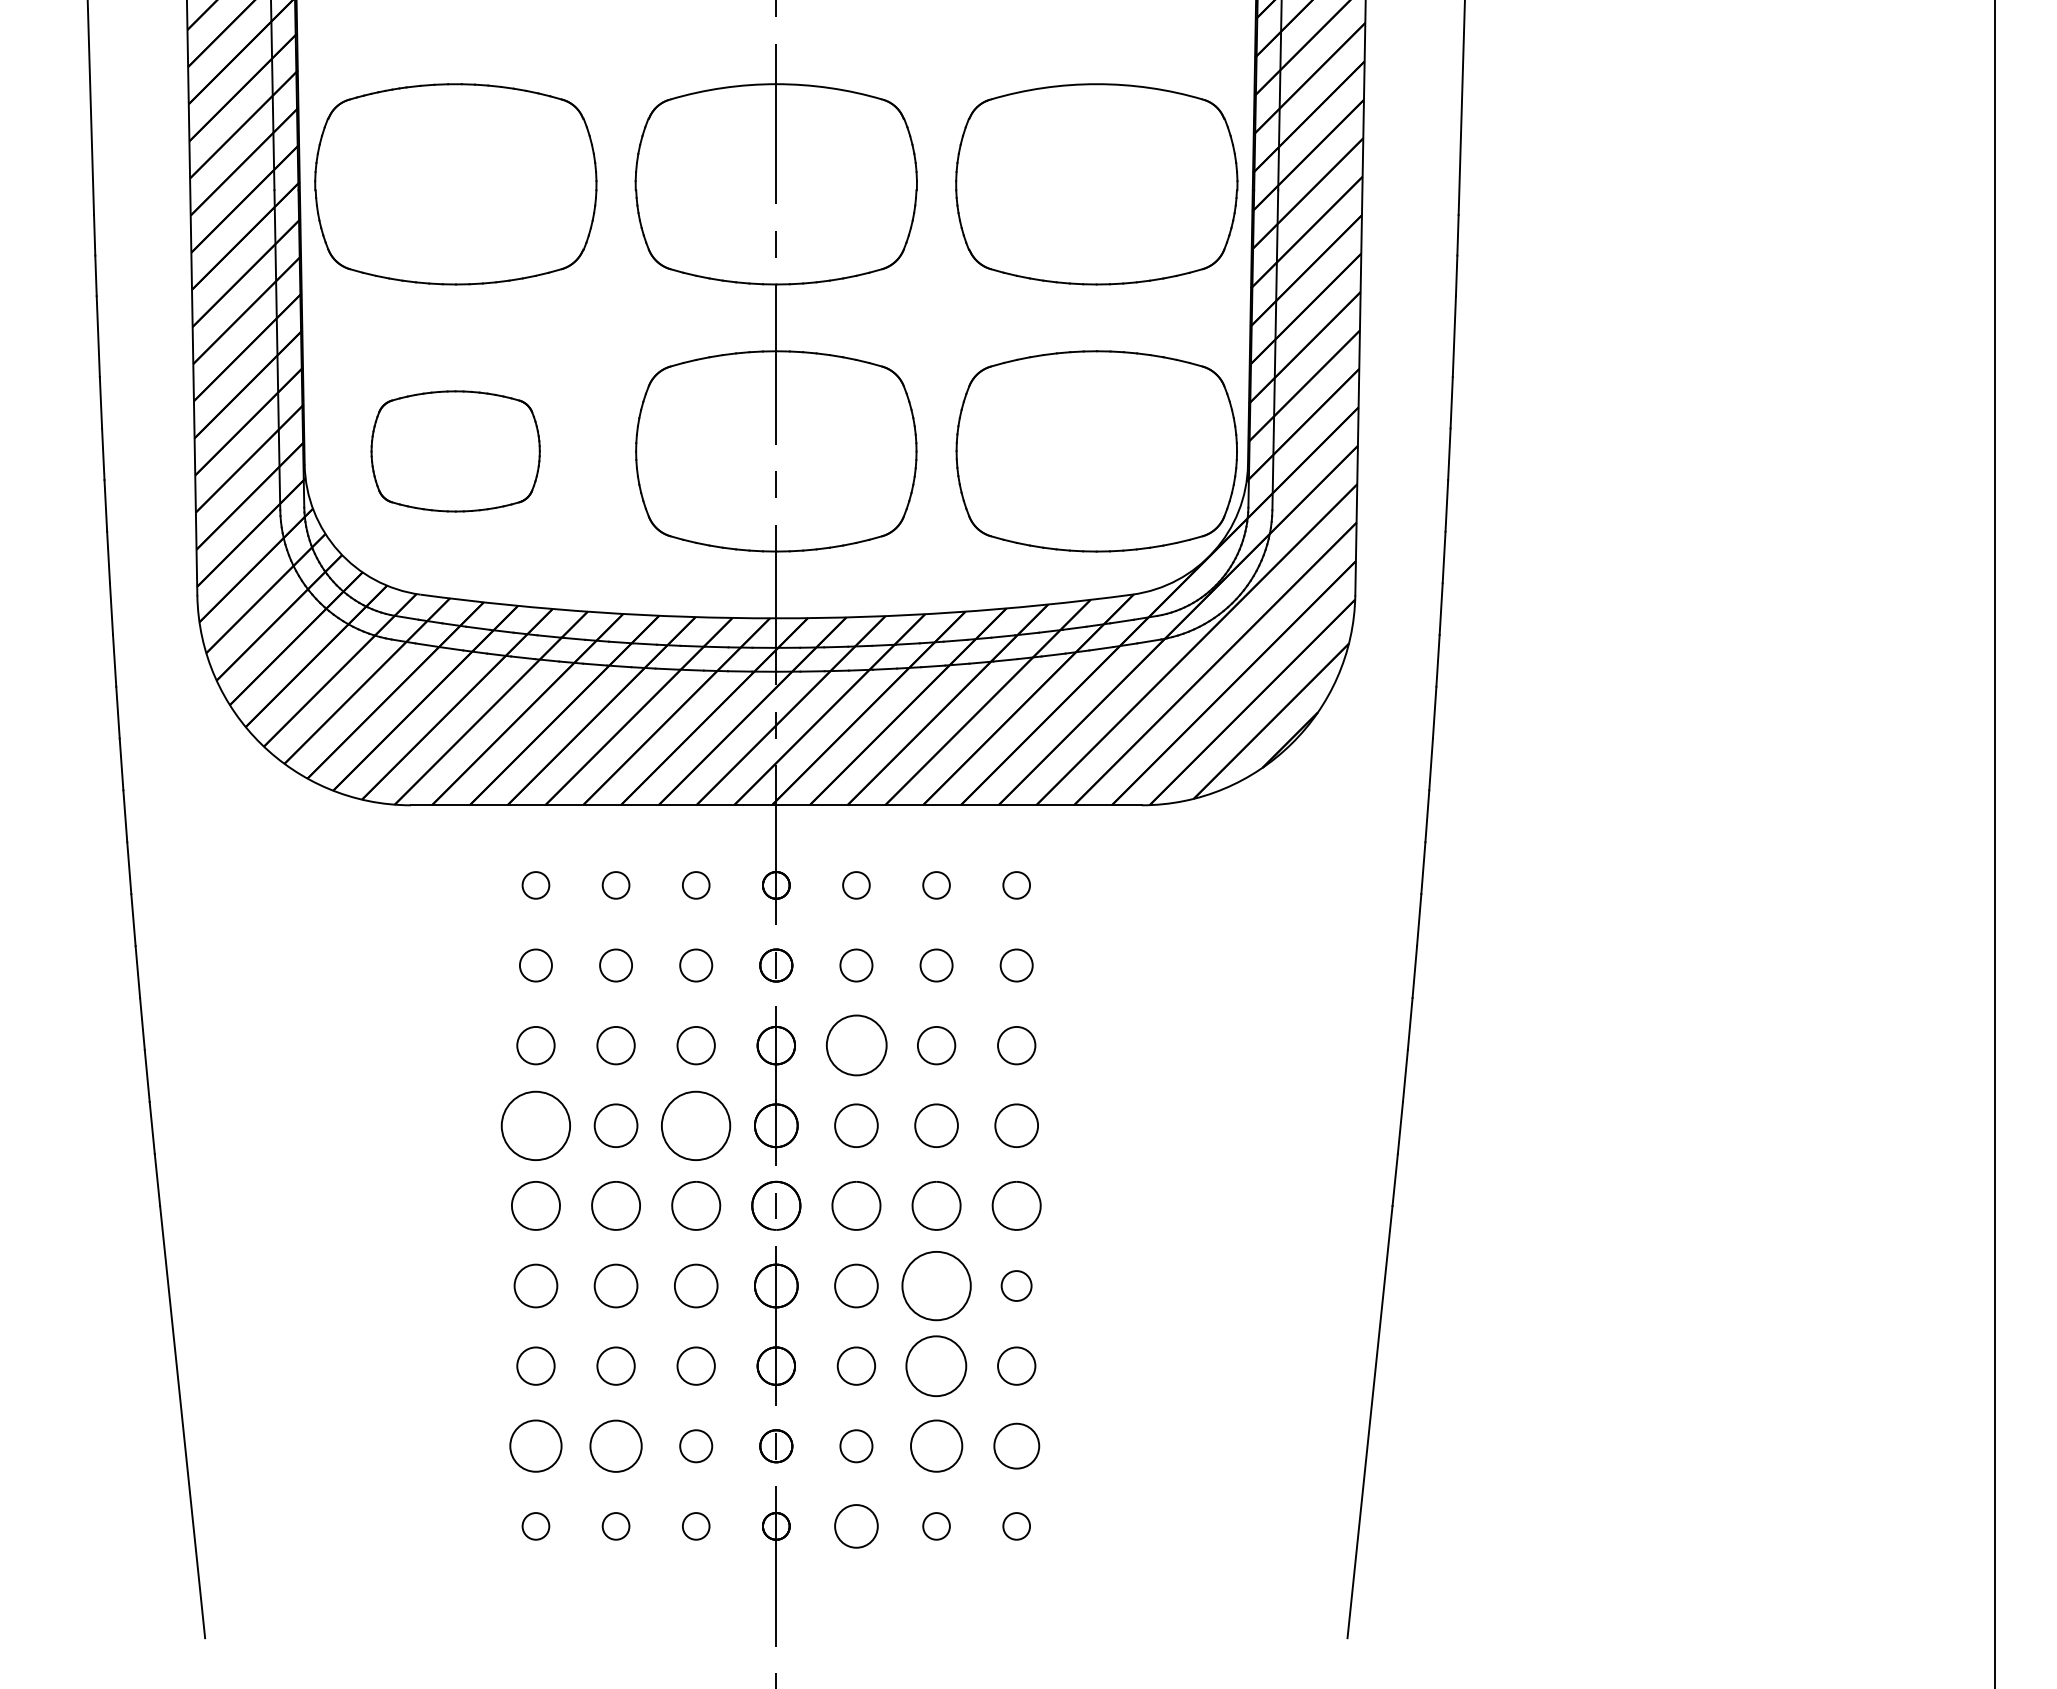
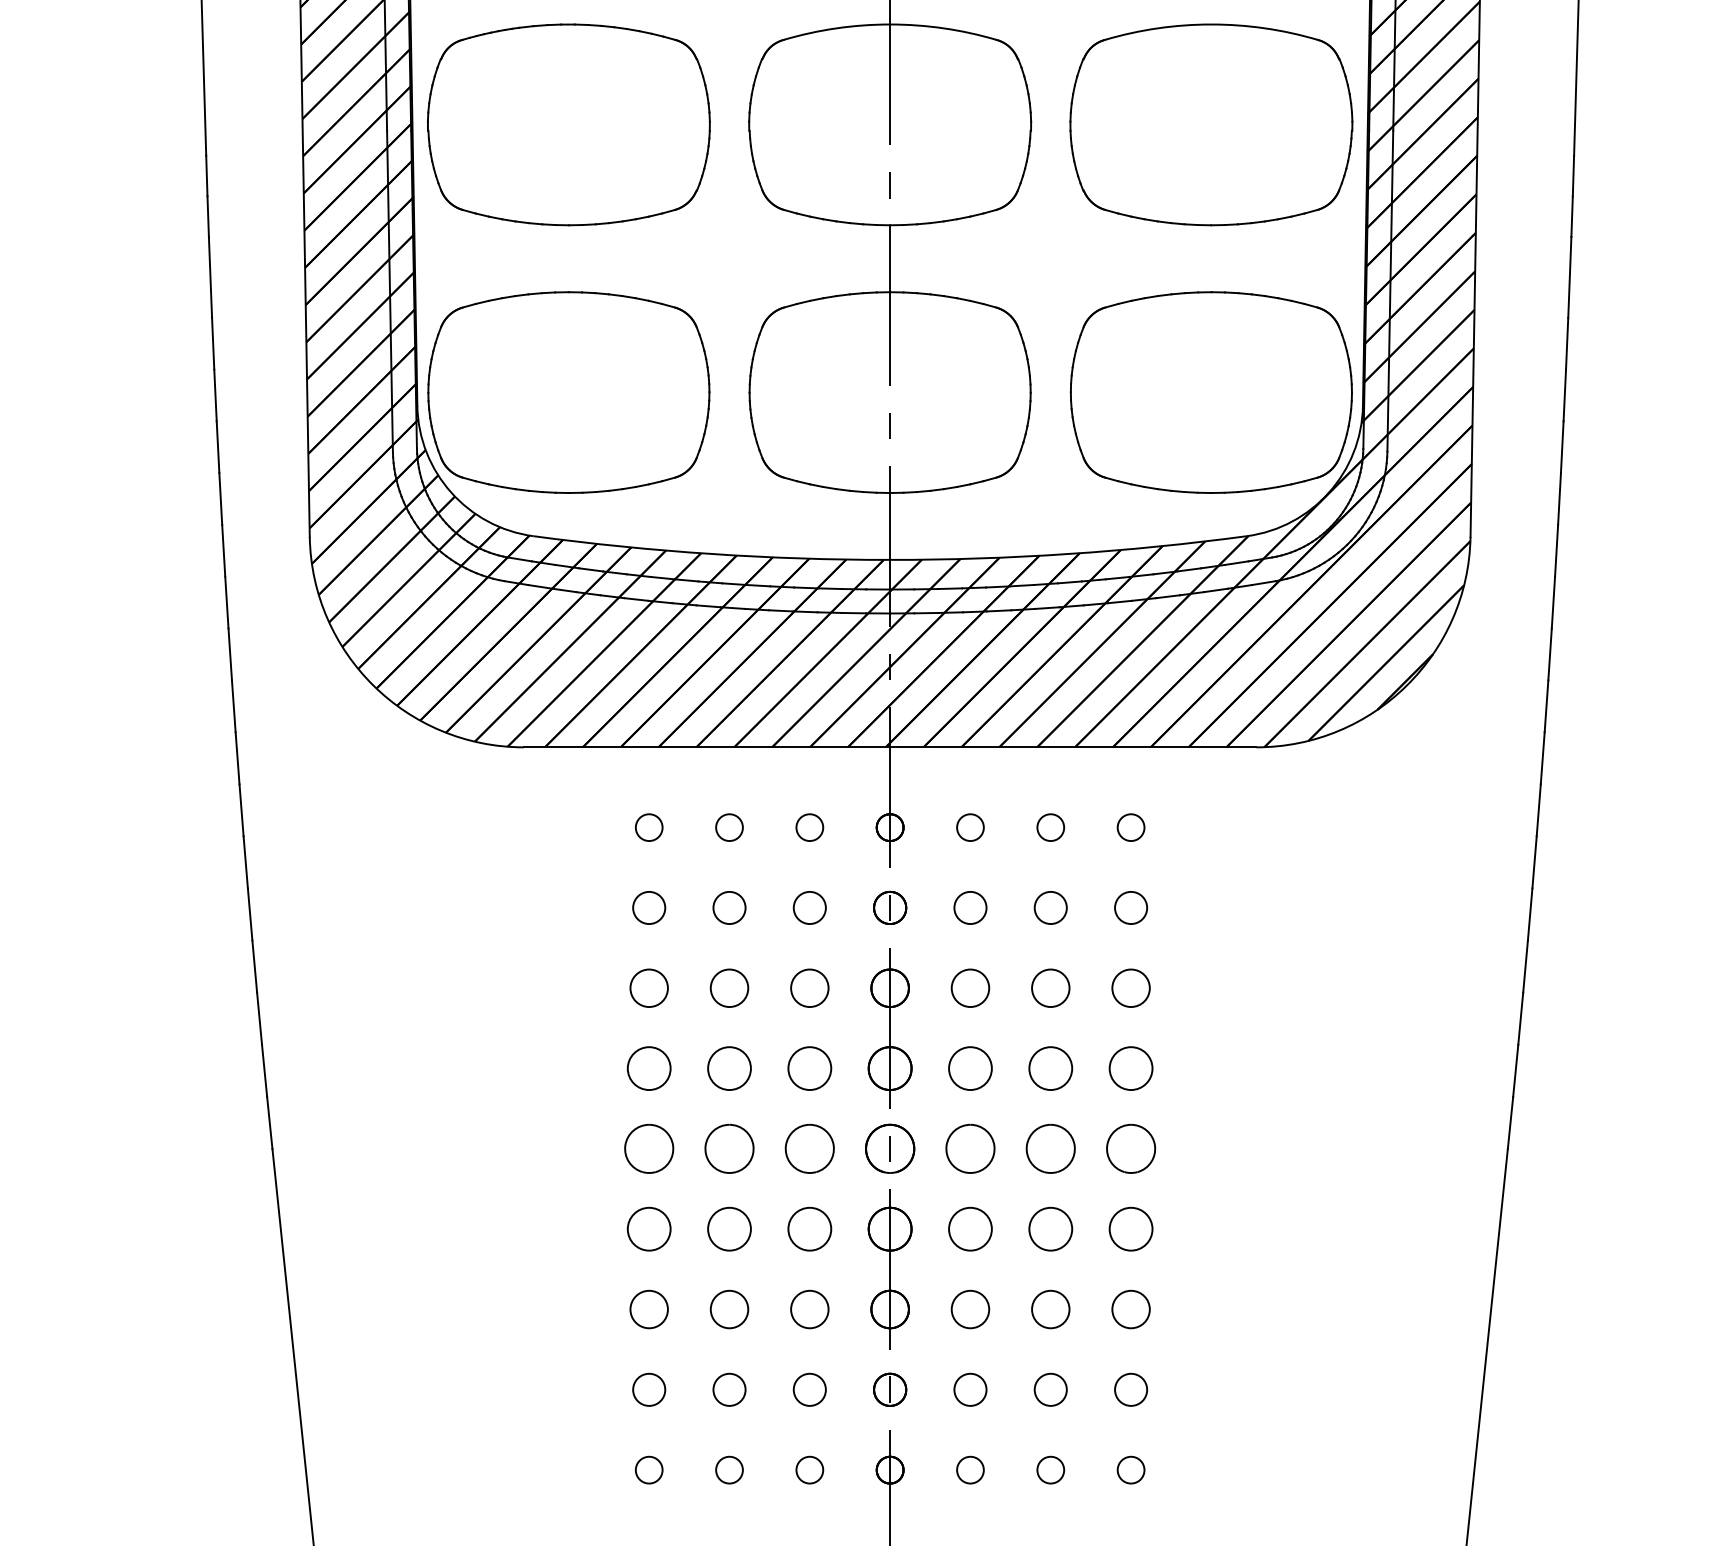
part: (455, 451) -> (568, 392), size x1.67
circle: (855, 1045) -> (969, 988), size x0.62
circle: (535, 1125) -> (648, 1068), size x0.62
circle: (696, 1125) -> (810, 1068), size x0.62
circle: (936, 1285) -> (1050, 1228), size x0.62
circle: (1016, 1285) -> (1130, 1228), size x1.43
circle: (936, 1365) -> (1050, 1308), size x0.62
circle: (535, 1446) -> (648, 1390), size x0.62
circle: (616, 1446) -> (729, 1390), size x0.62
circle: (936, 1446) -> (1050, 1390), size x0.62
circle: (1016, 1446) -> (1130, 1390), size x0.71
circle: (856, 1526) -> (970, 1470), size x0.62

